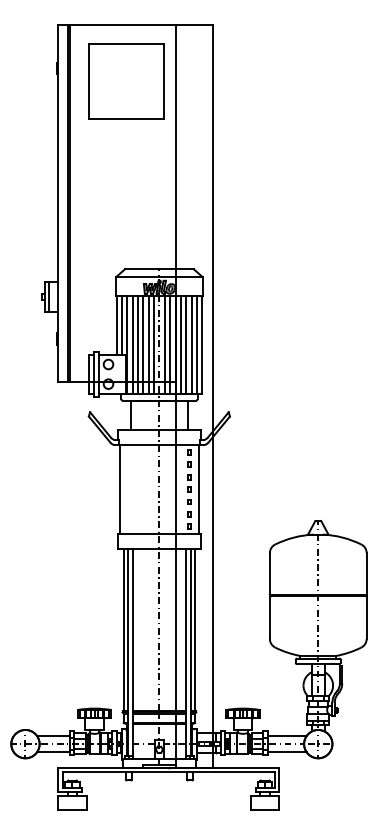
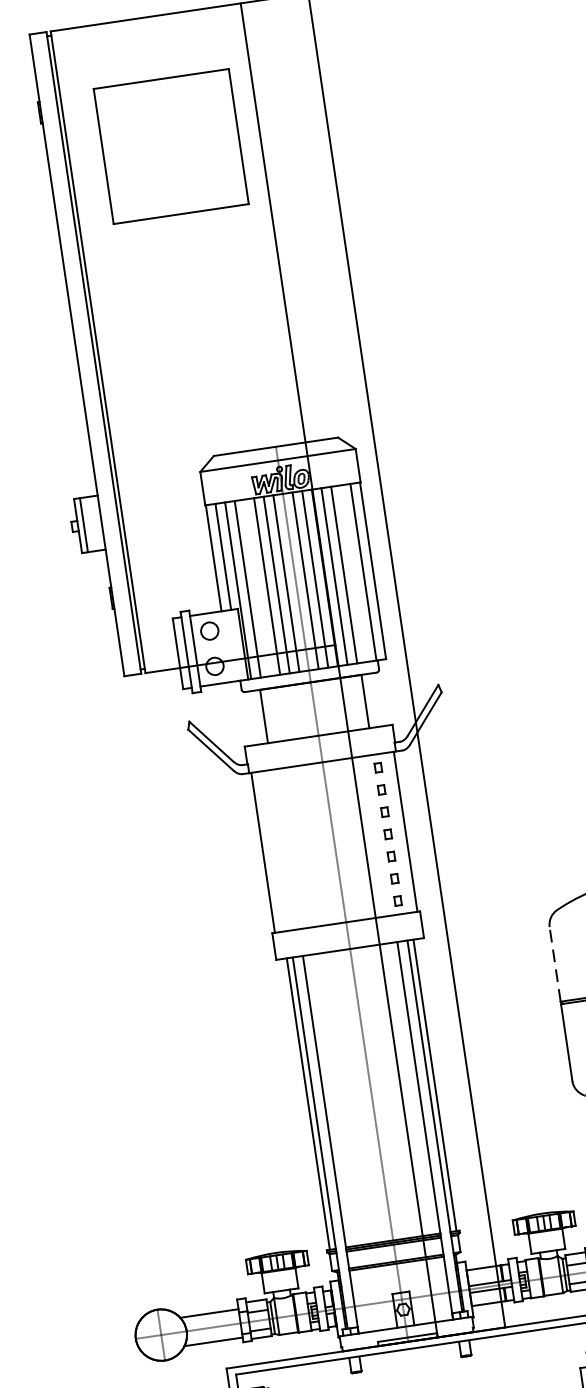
part: (126, 81) -> (171, 146), moved
line: (137, 344) -> (256, 587), removed
line: (191, 344) -> (353, 573), removed
line: (269, 573) -> (554, 963), solid -> dashed

